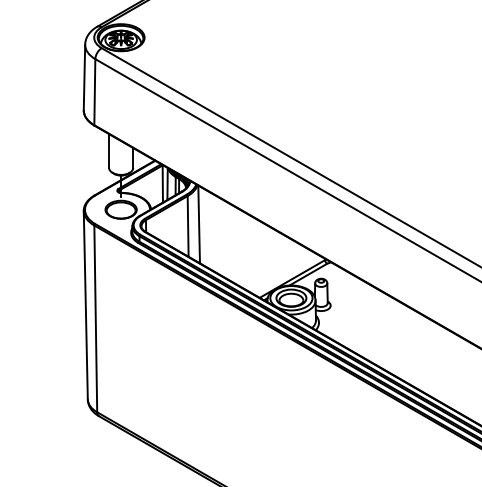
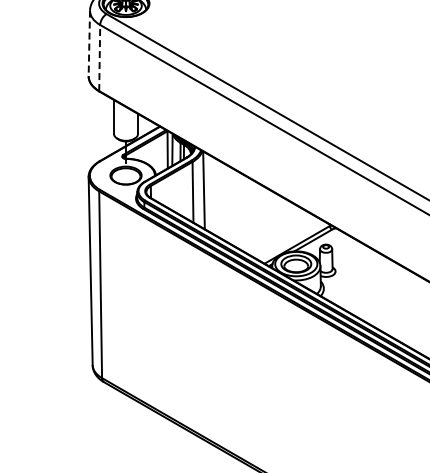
line: (84, 77) -> (89, 43), solid -> dashed
line: (94, 91) -> (99, 57), solid -> dashed

